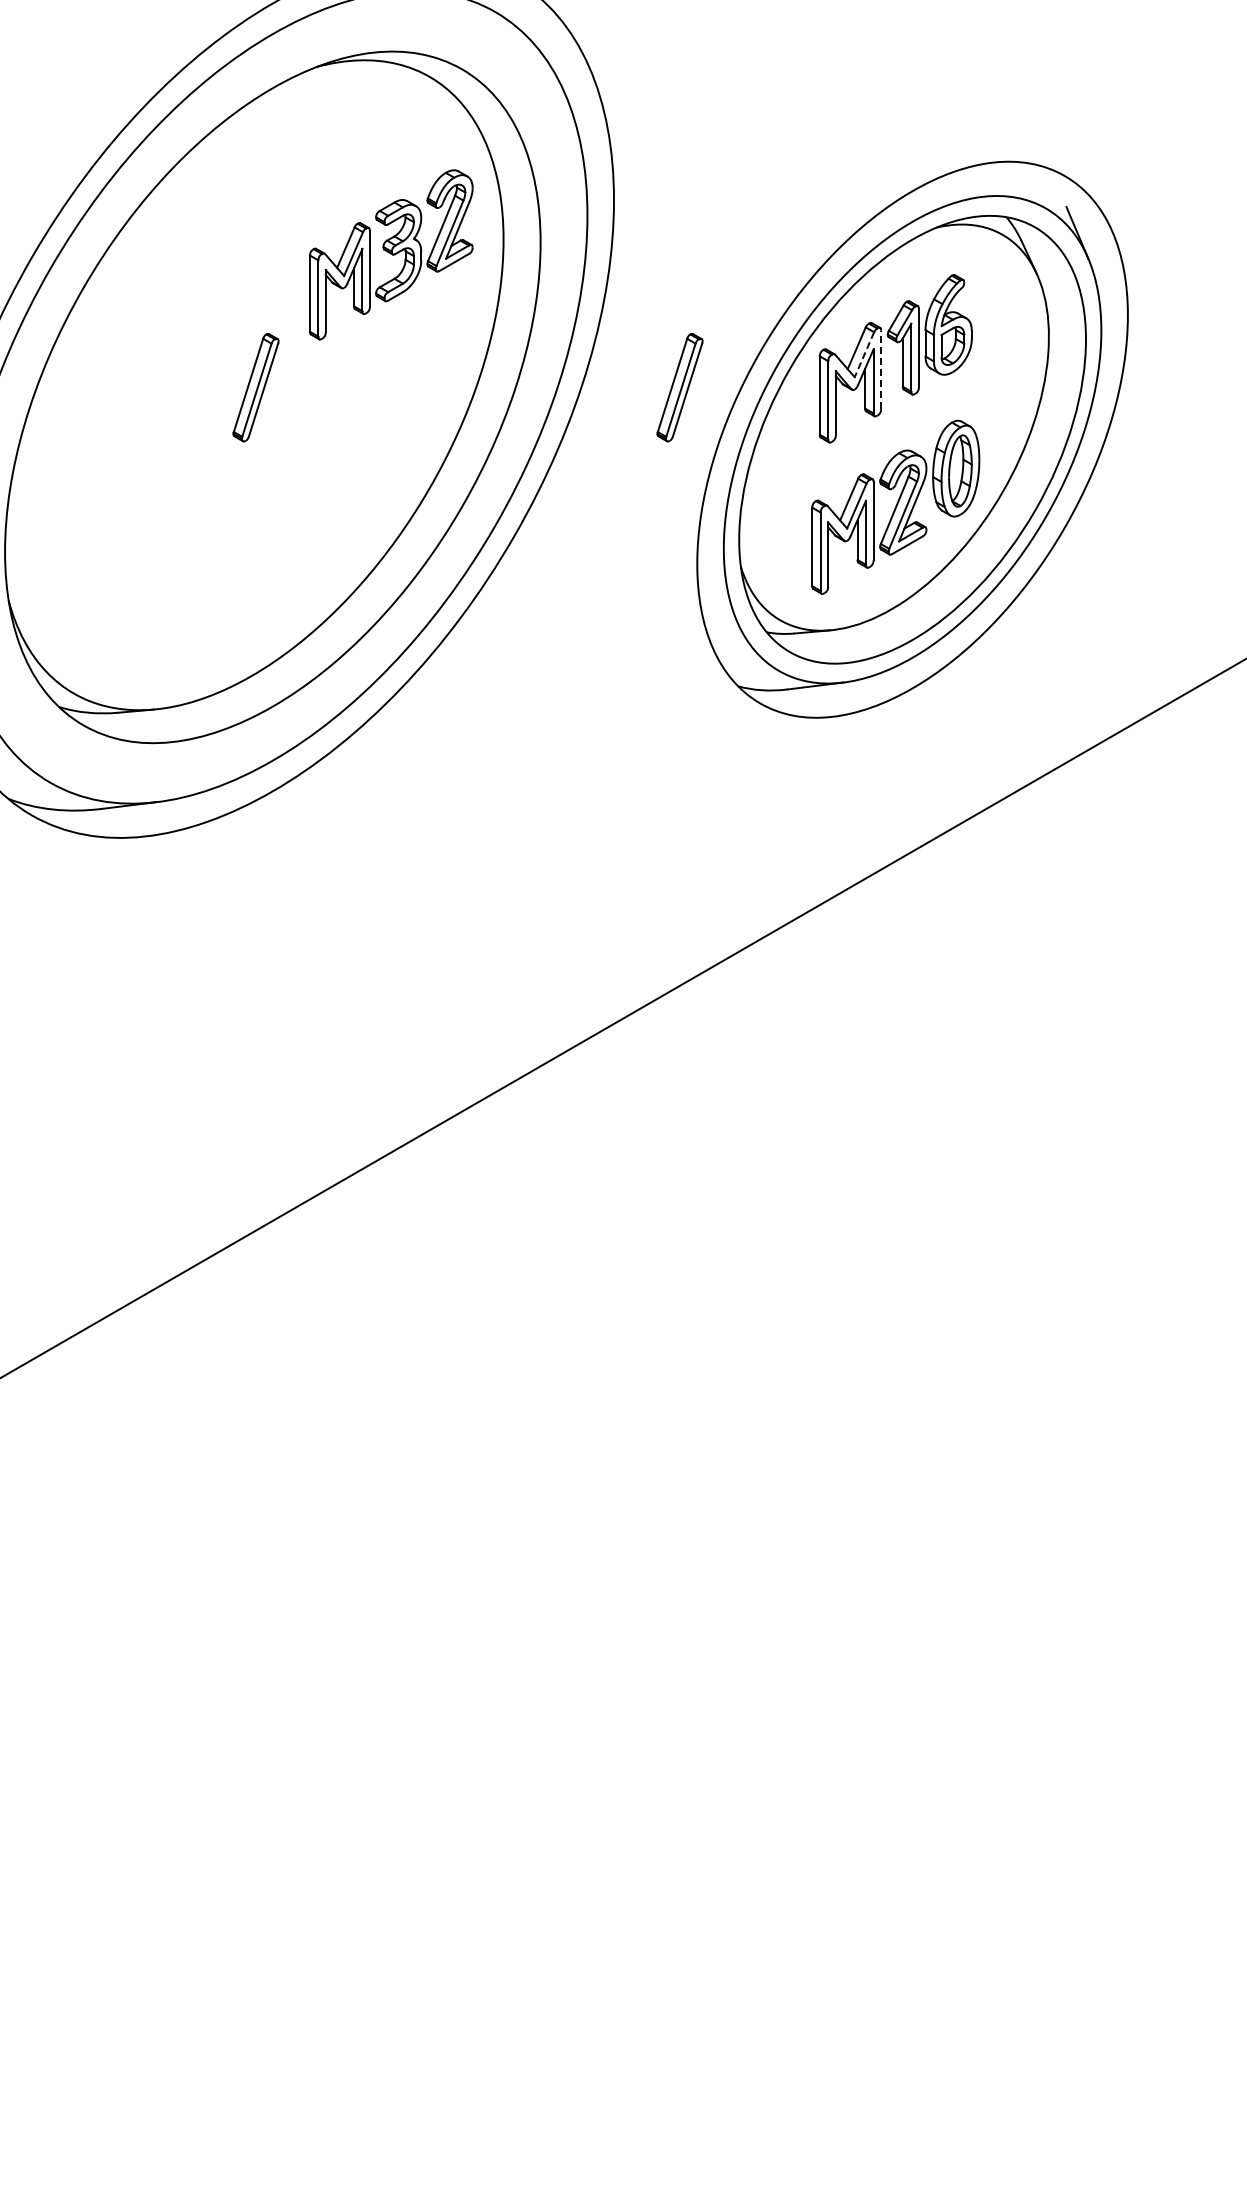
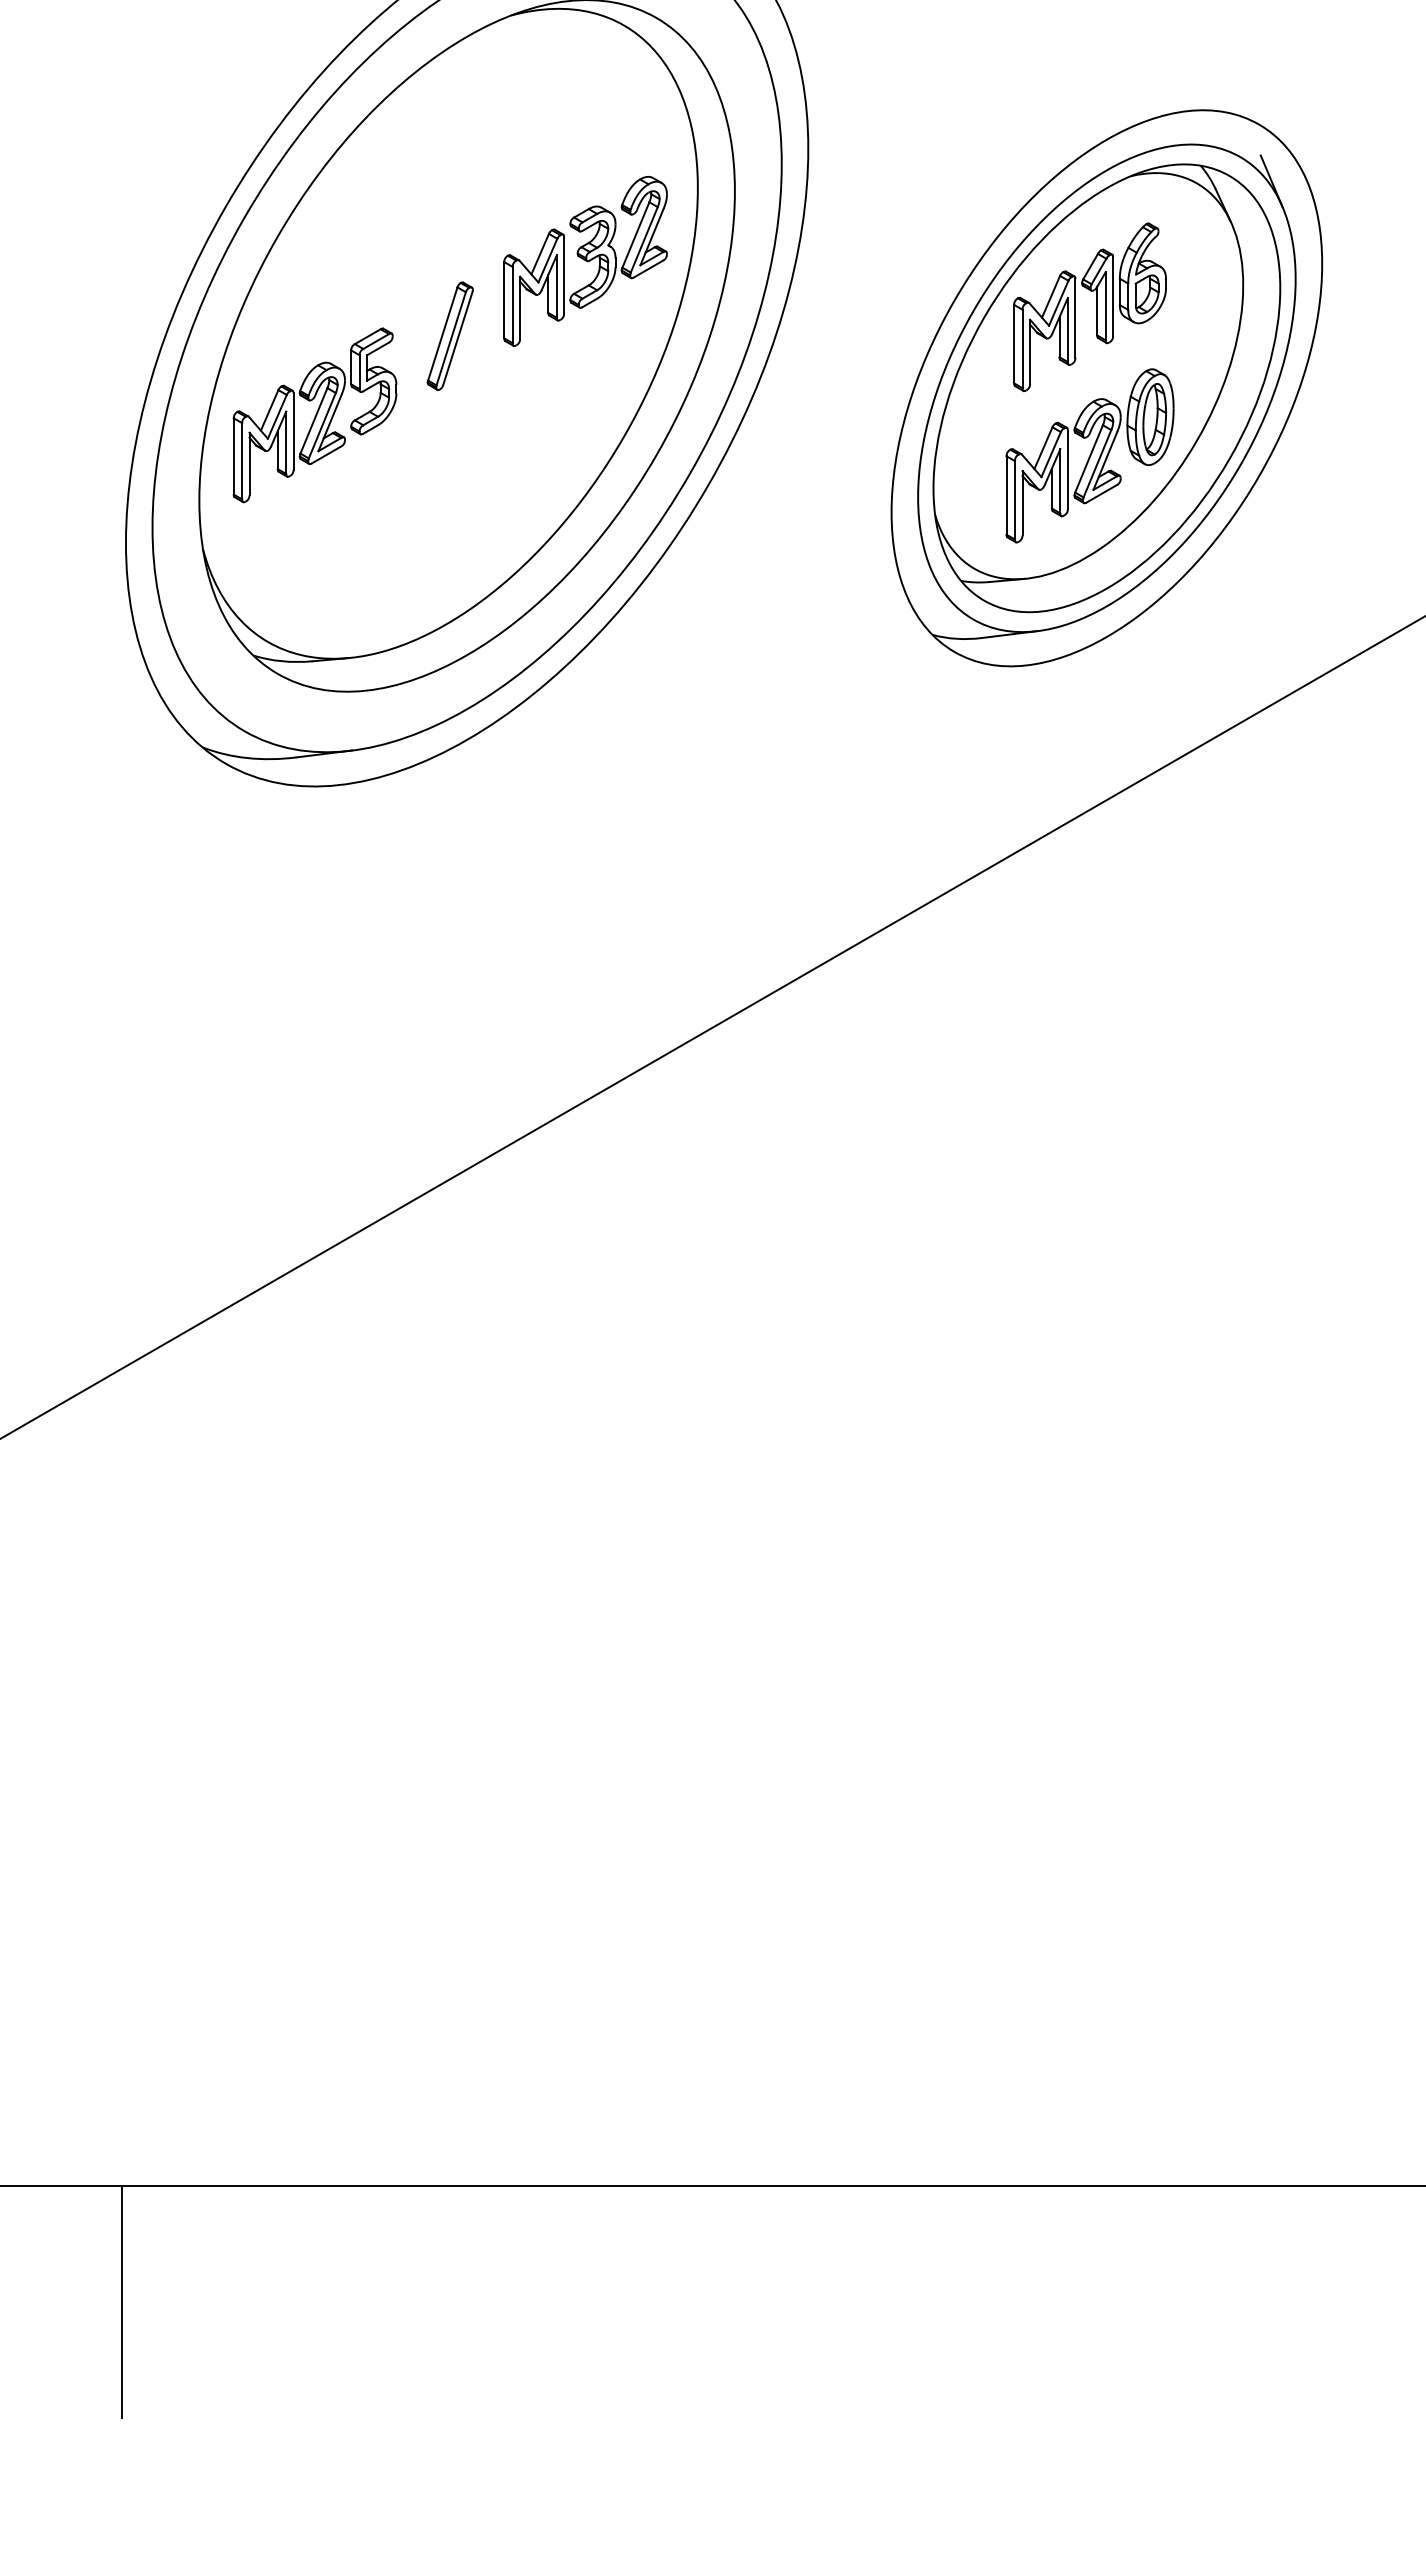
part: (391, 254) -> (585, 261), moved
line: (864, 354) -> (1058, 303), dashed -> solid
line: (881, 368) -> (1075, 317), dashed -> solid
part: (679, 386) -> (873, 335), removed
part: (120, 466) -> (314, 415), added

